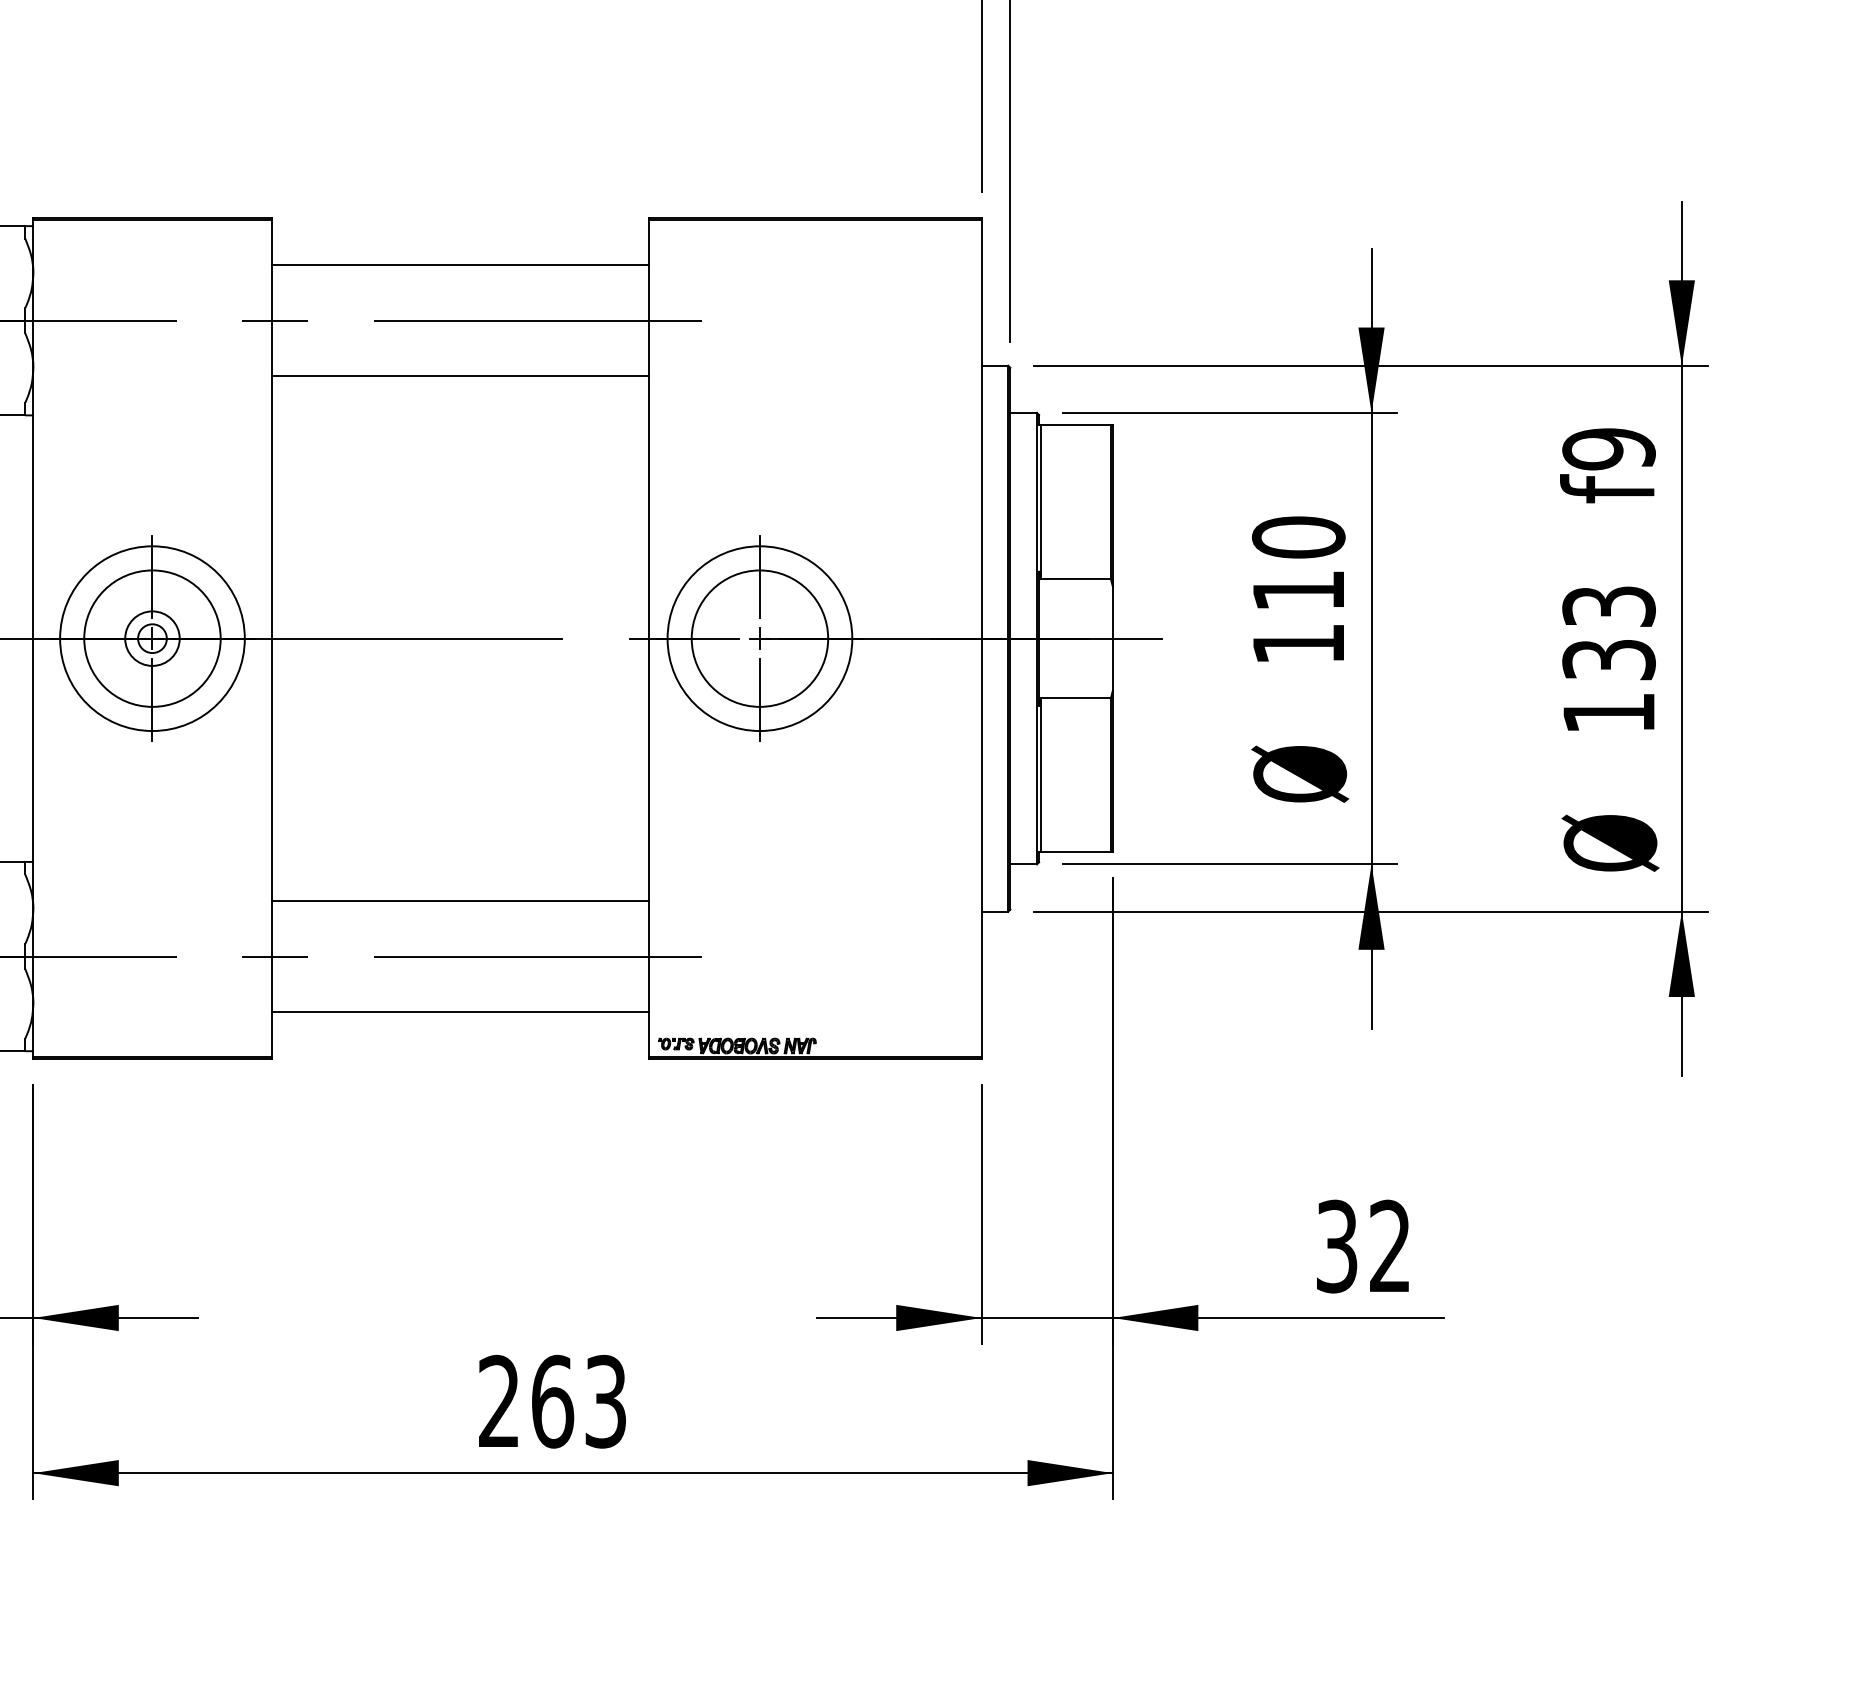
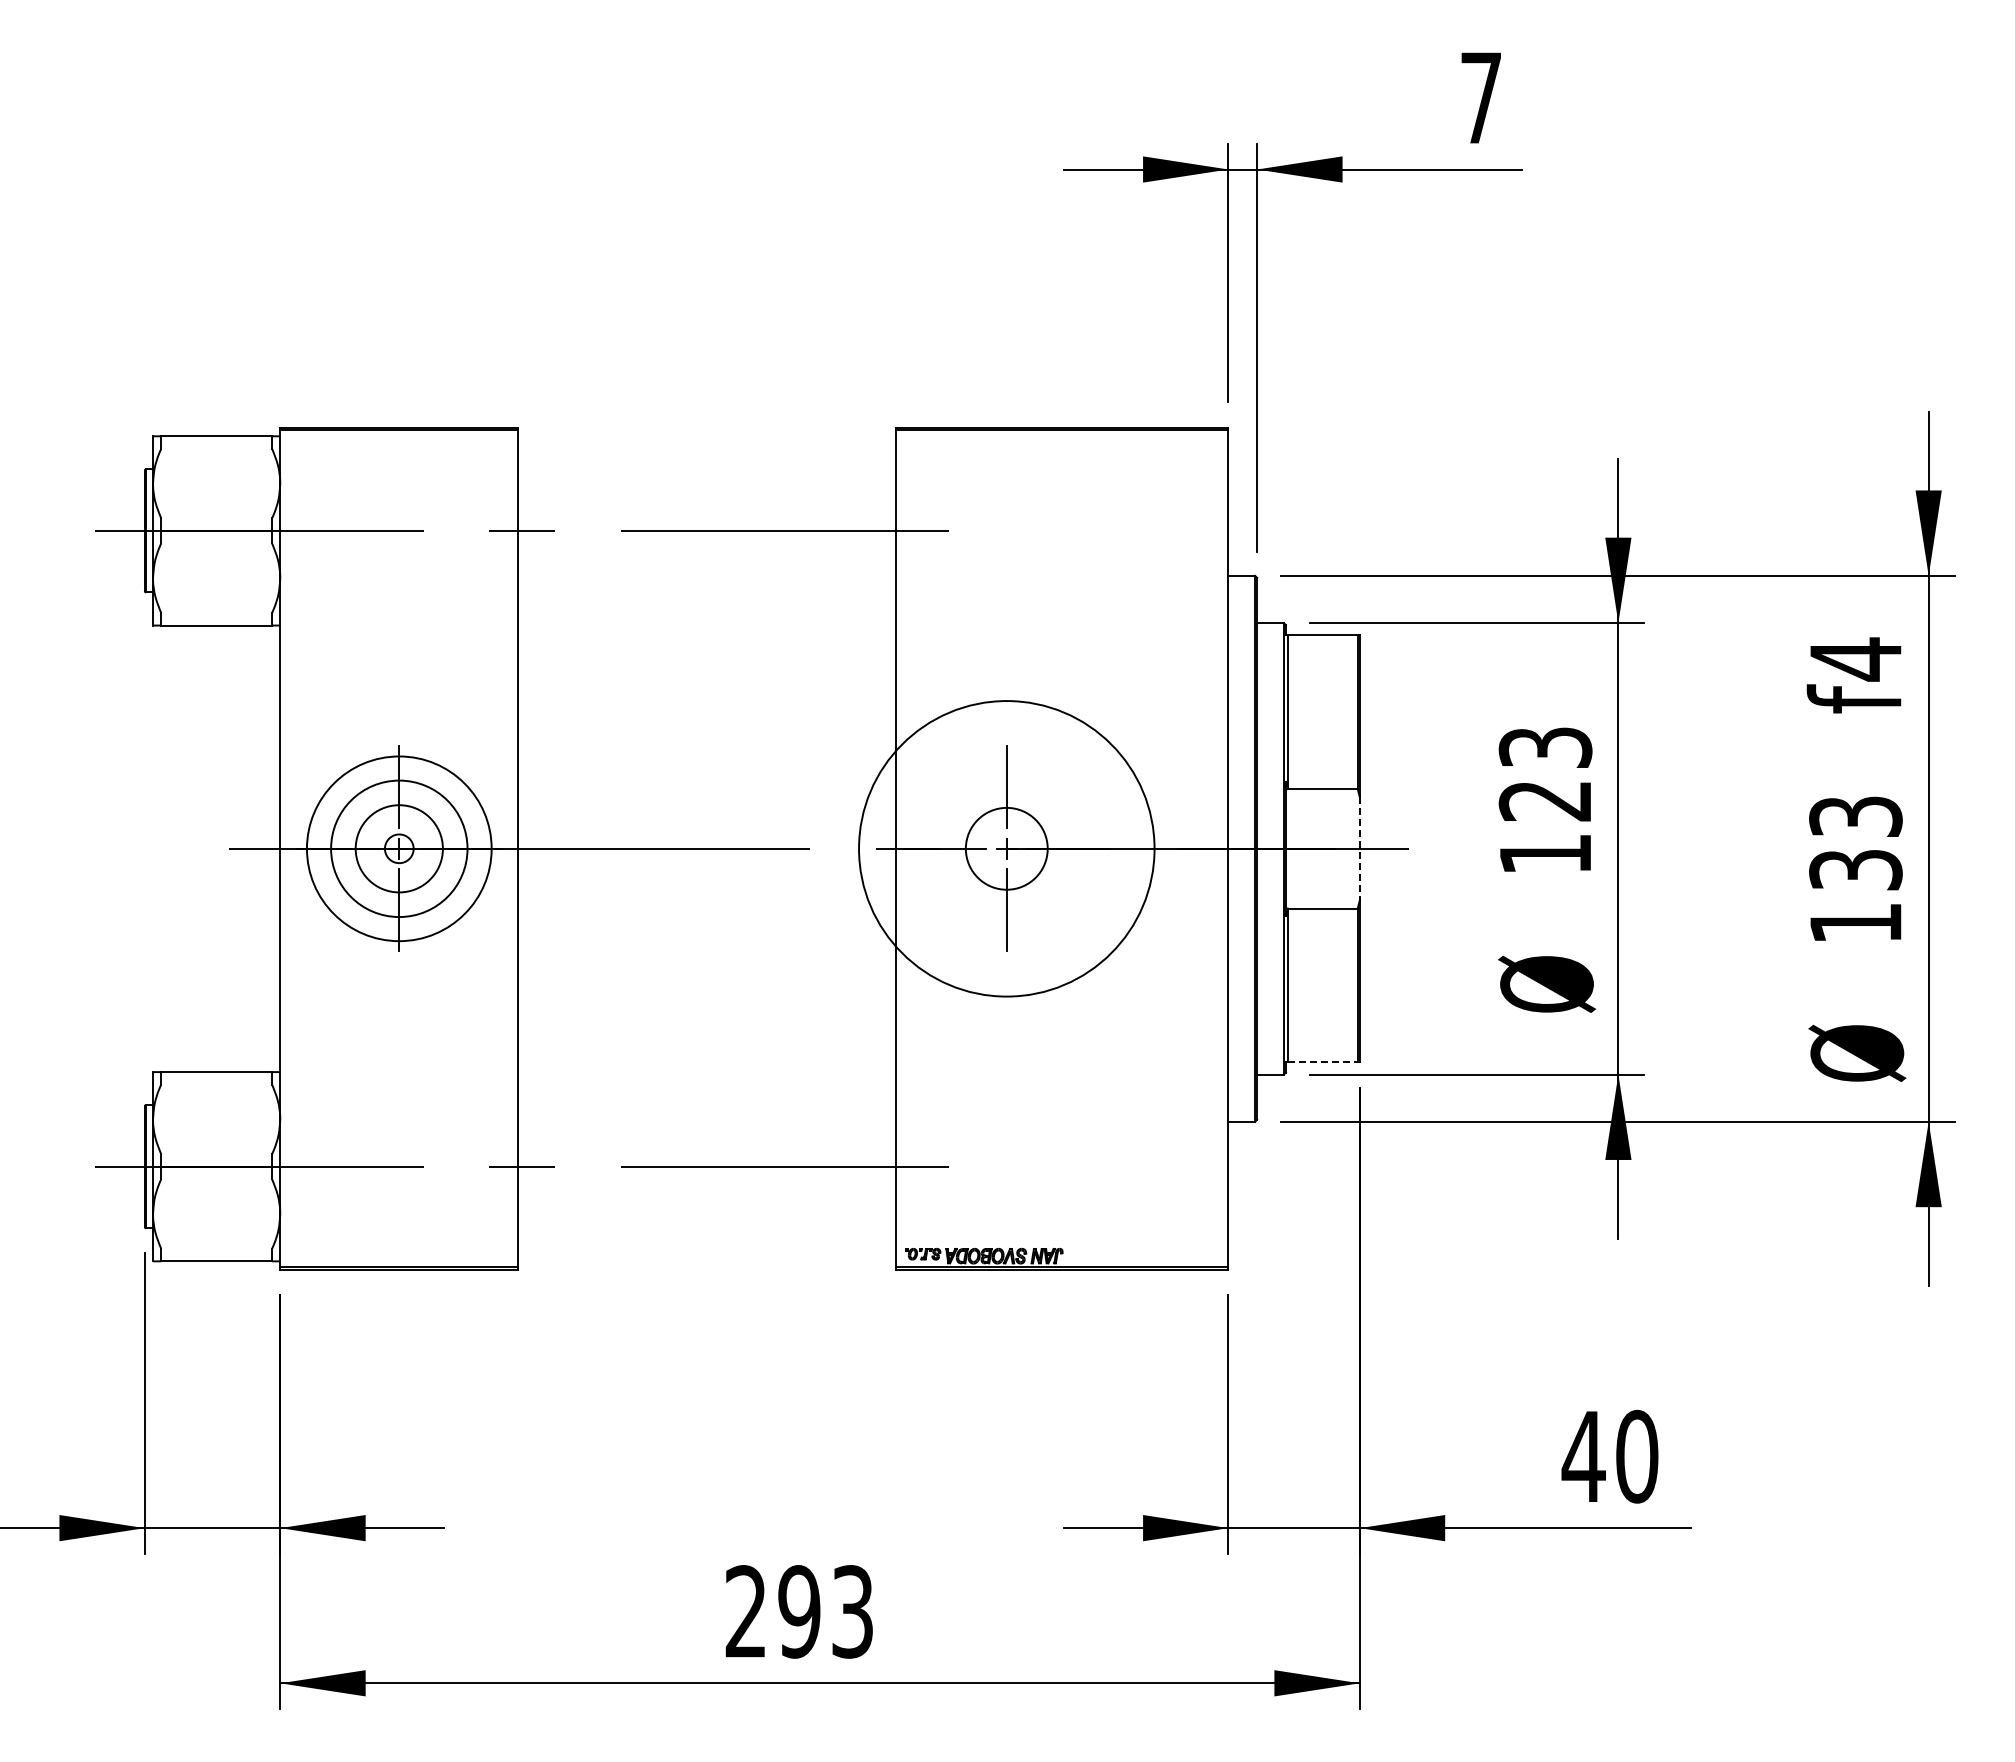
line: (459, 265) -> (706, 475), removed
line: (459, 376) -> (706, 586), removed
text: (1608, 449) -> (1855, 659), f9 -> f4
text: (1298, 563) -> (1545, 773), 110 -> 123
circle: (152, 638) -> (399, 848), size x1.6
circle: (759, 638) -> (1006, 848), size x0.6
circle: (759, 638) -> (1006, 848), size x1.6
line: (1112, 638) -> (1359, 848), solid -> dashed
line: (1075, 852) -> (1322, 1062), solid -> dashed
line: (459, 901) -> (706, 1111), removed
line: (459, 1012) -> (706, 1222), removed
text: (1362, 1246) -> (1609, 1456), 32 -> 40
text: (552, 1401) -> (799, 1611), 263 -> 293

